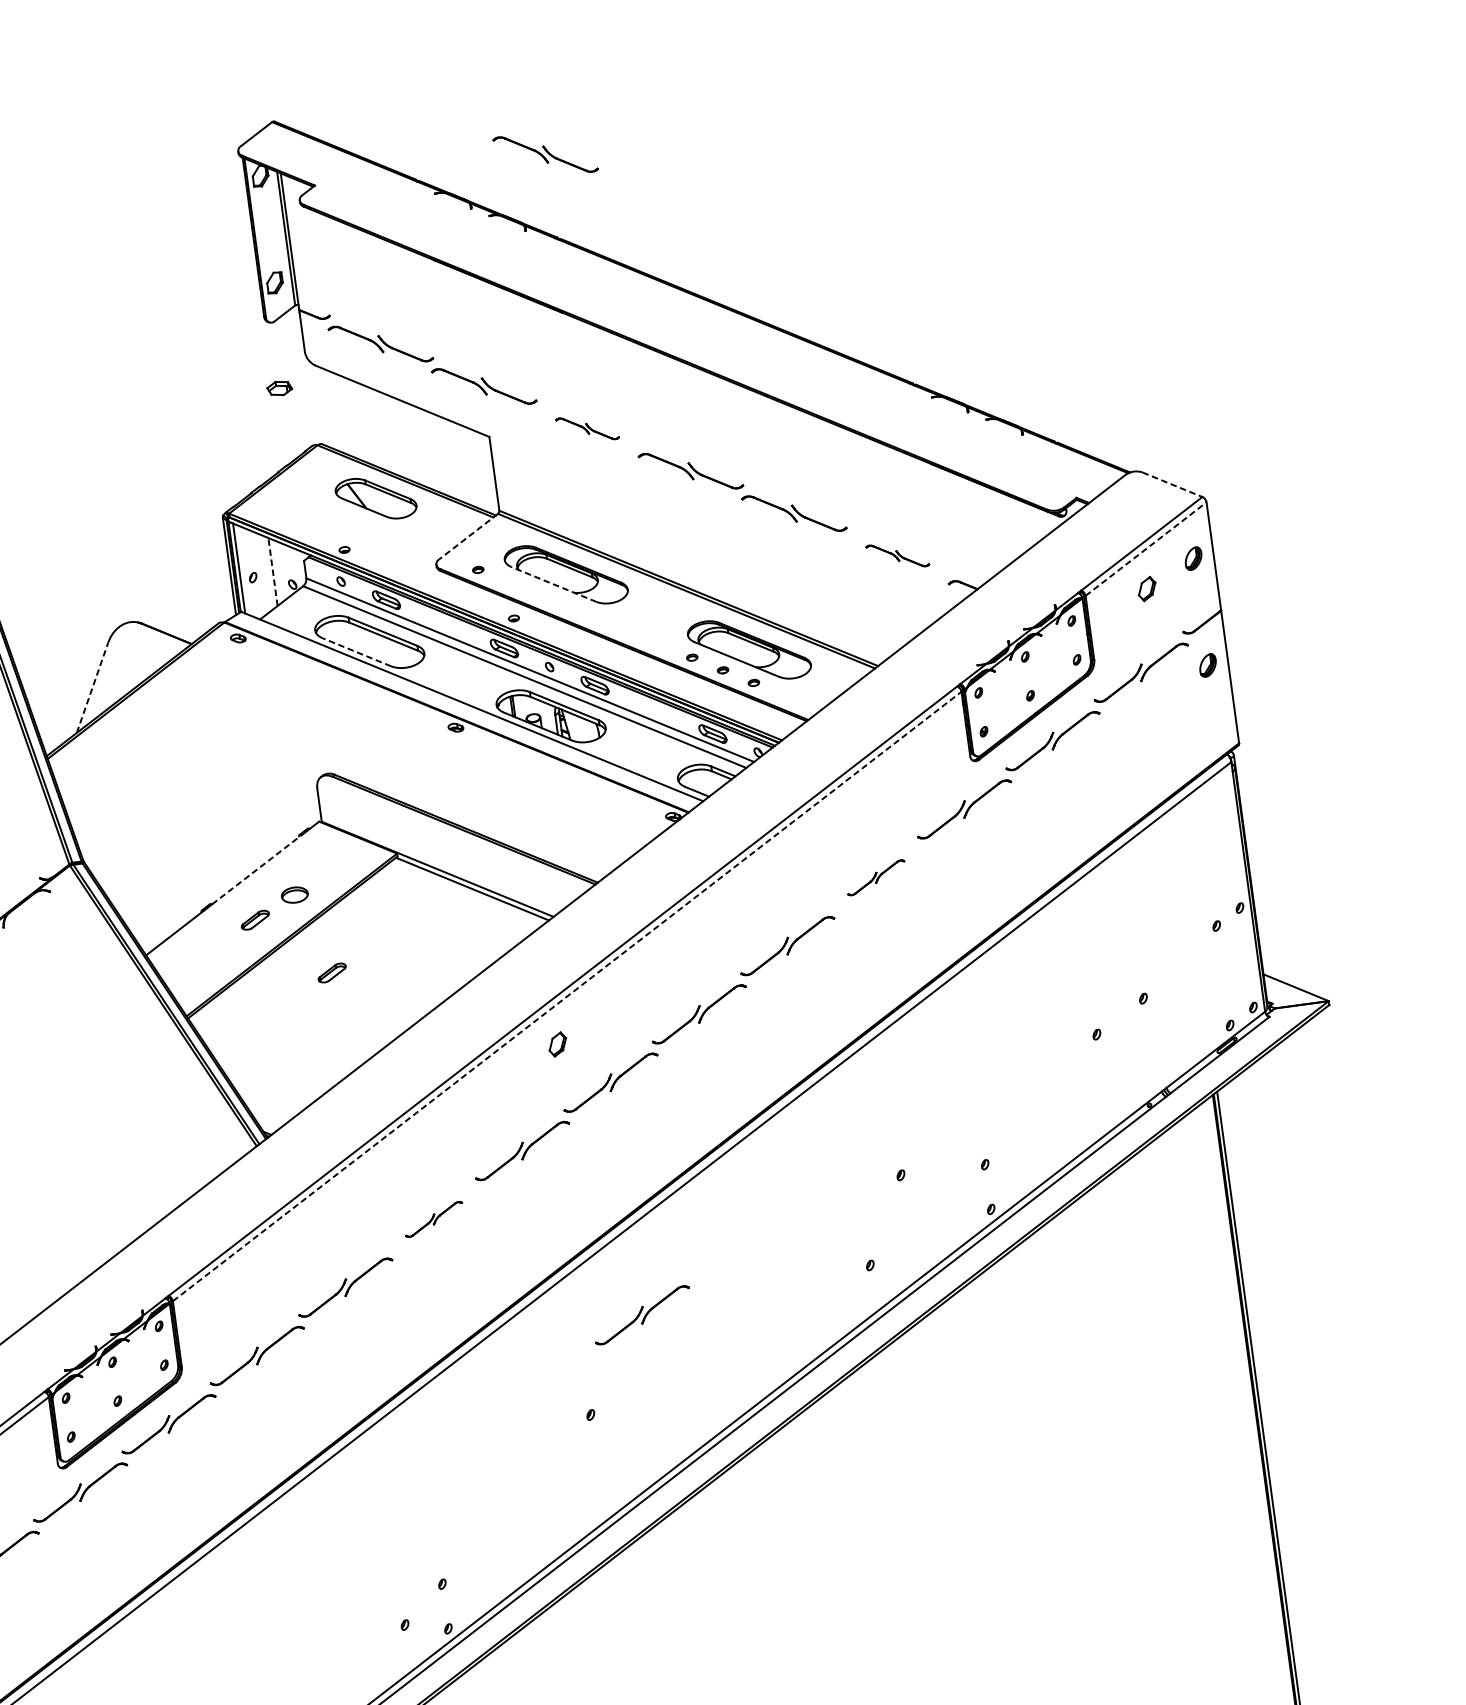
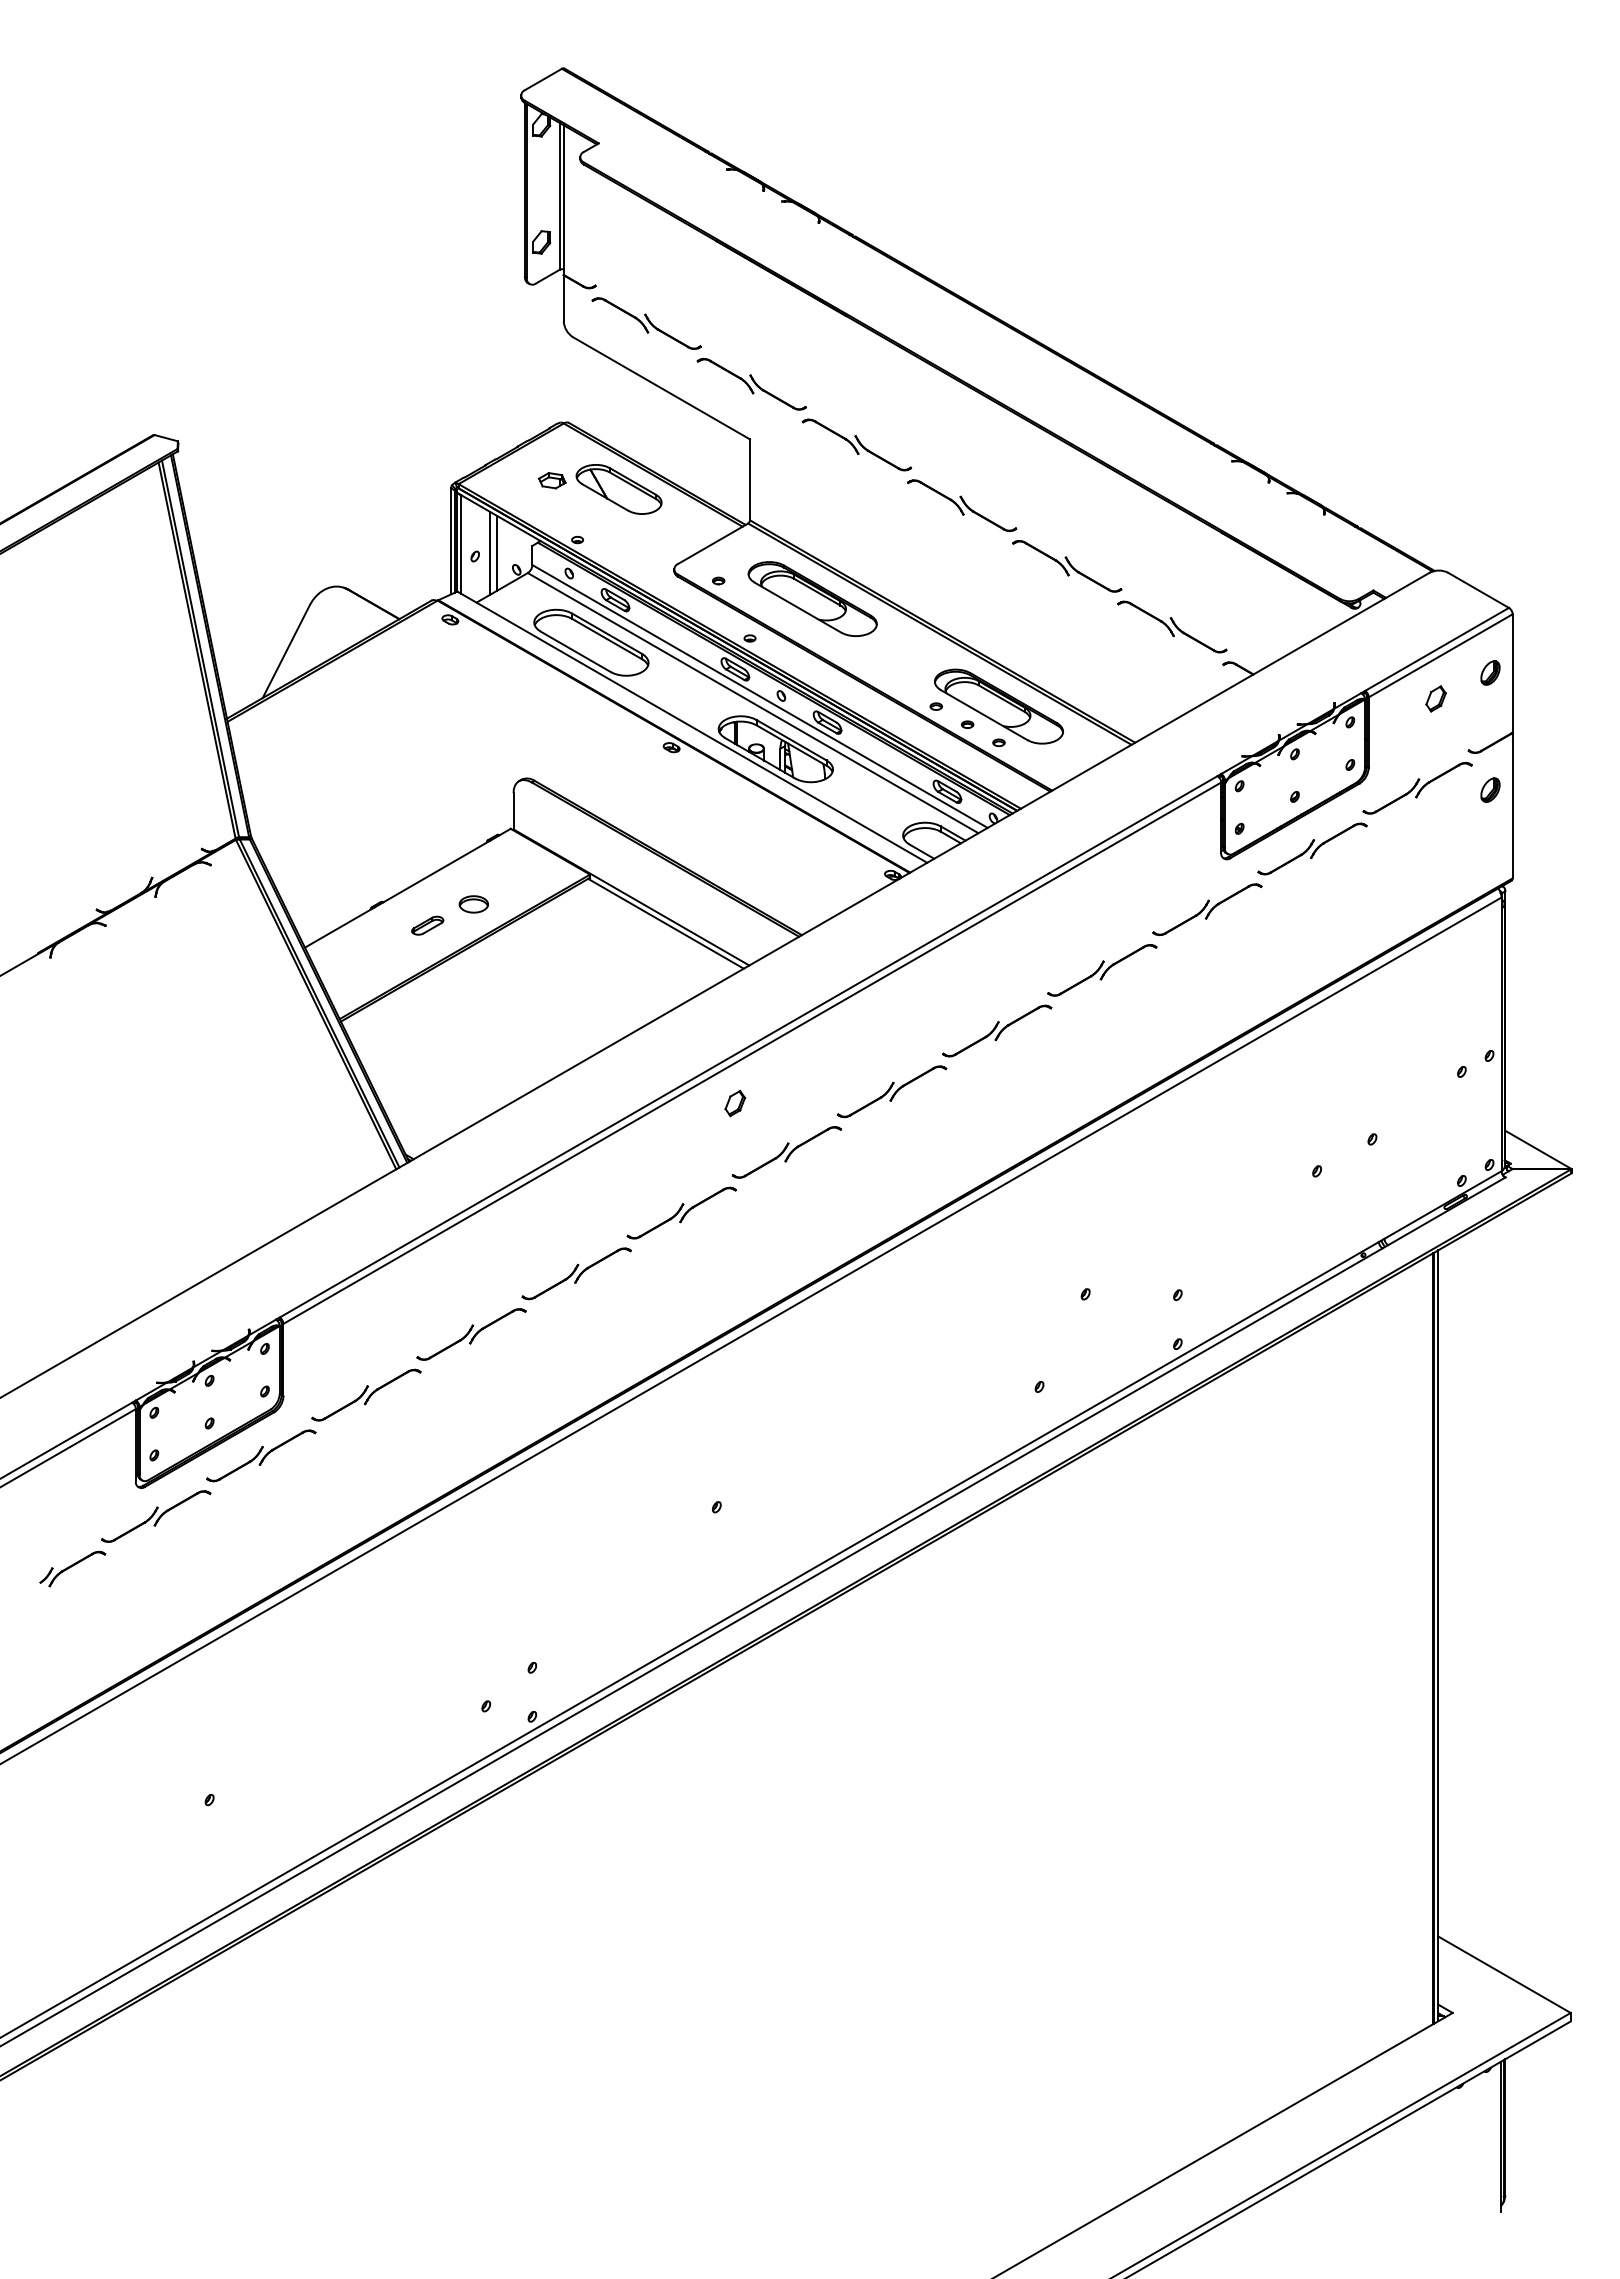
part: (545, 154) -> (851, 143), removed
part: (279, 388) -> (552, 480), moved
part: (587, 428) -> (856, 444), size x1.67
line: (1172, 484) -> (1478, 590), dashed -> solid
line: (468, 537) -> (712, 544), dashed -> solid
line: (1146, 548) -> (1441, 655), dashed -> solid
part: (897, 555) -> (1172, 626), size x1.67
line: (273, 571) -> (497, 552), dashed -> solid
line: (266, 572) -> (490, 552), added
line: (553, 584) -> (797, 607), dashed -> solid
line: (356, 651) -> (575, 651), dashed -> solid
line: (92, 687) -> (286, 651), dashed -> solid
line: (256, 869) -> (436, 871), dashed -> solid
part: (876, 877) -> (1102, 970), size x1.67
part: (331, 972) -> (502, 993), removed
line: (567, 995) -> (752, 1052), dashed -> solid
part: (433, 1219) -> (576, 1273), size x1.67
part: (642, 1315) -> (786, 1407), removed

